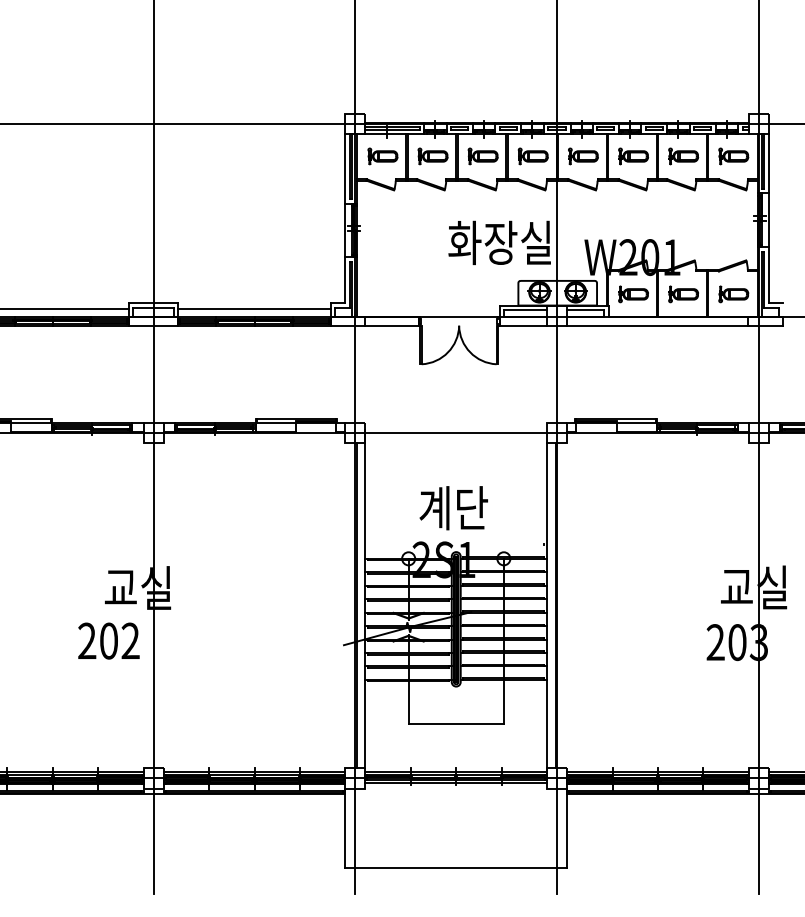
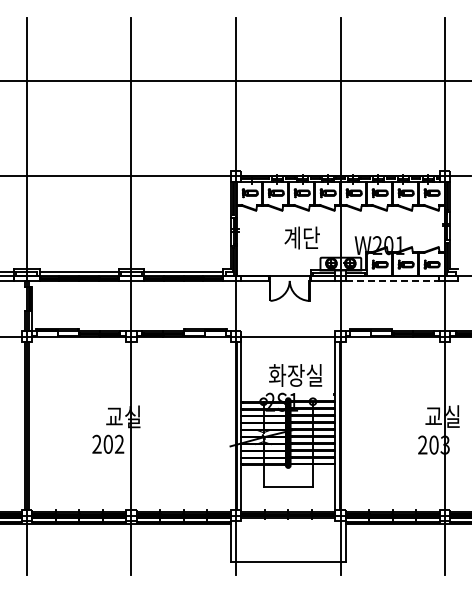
text: (499, 241) -> (310, 237), 화장실 -> 계단
line: (659, 324) -> (393, 280), solid -> dashed
text: (470, 508) -> (295, 375), 계단 -> 화장실

